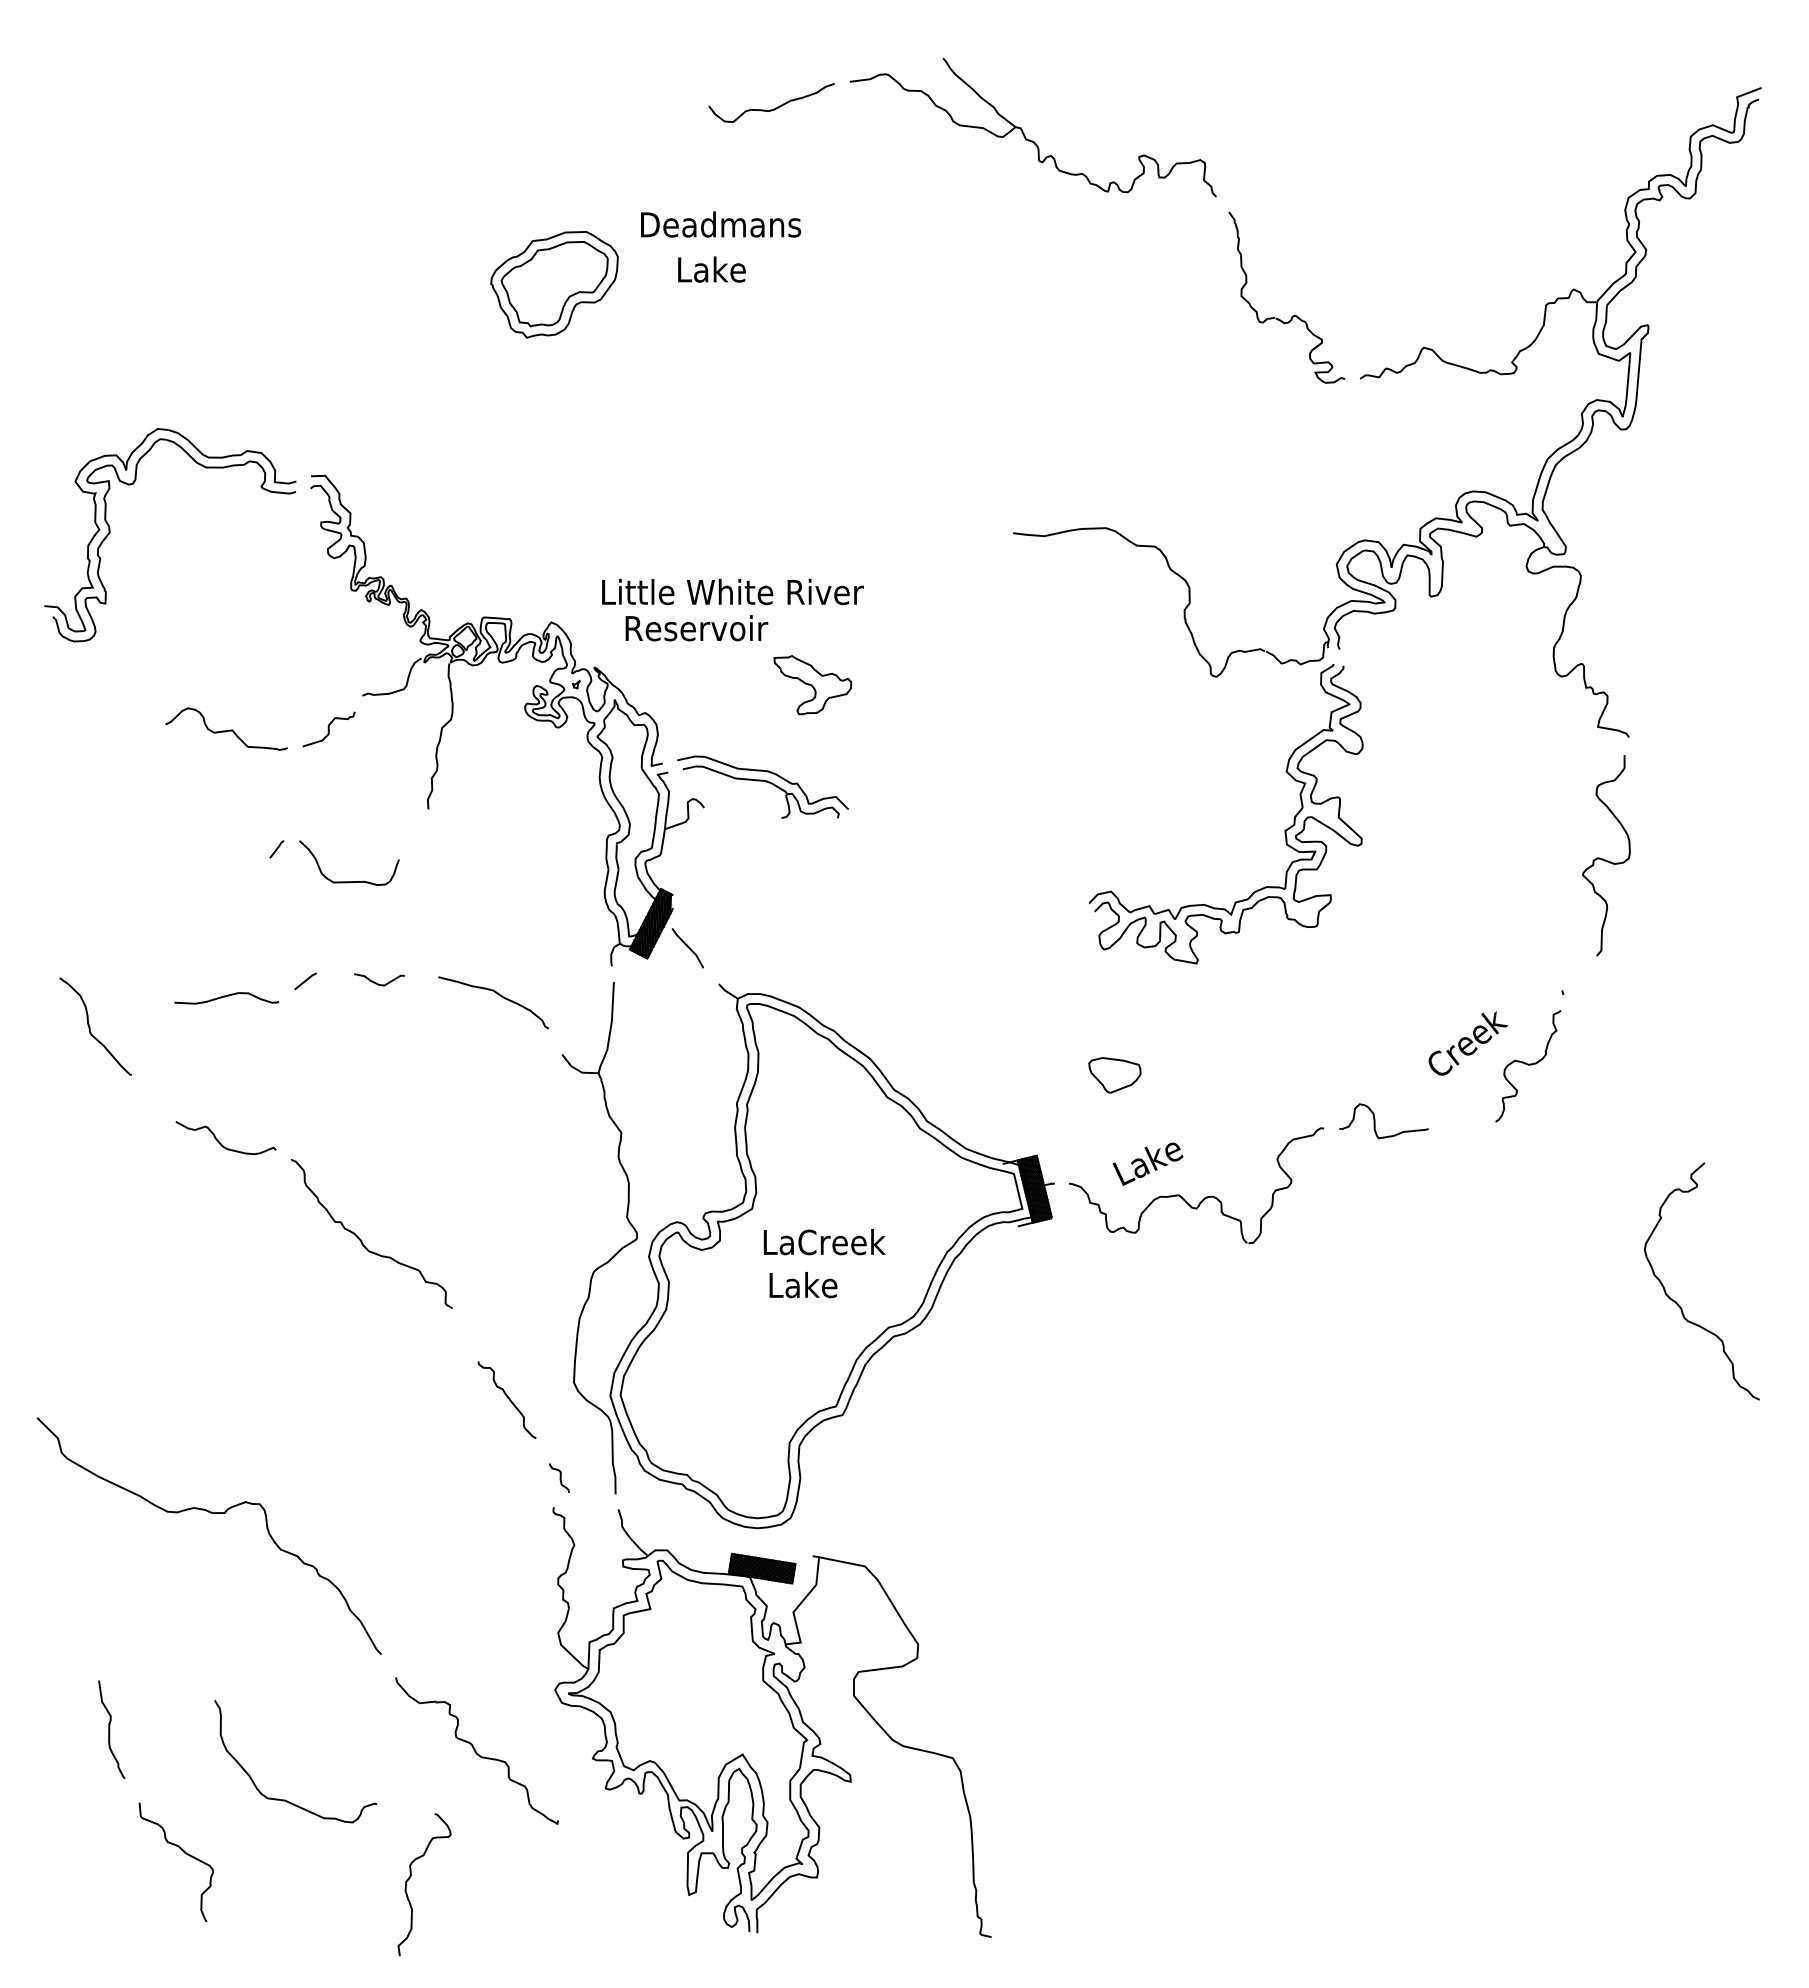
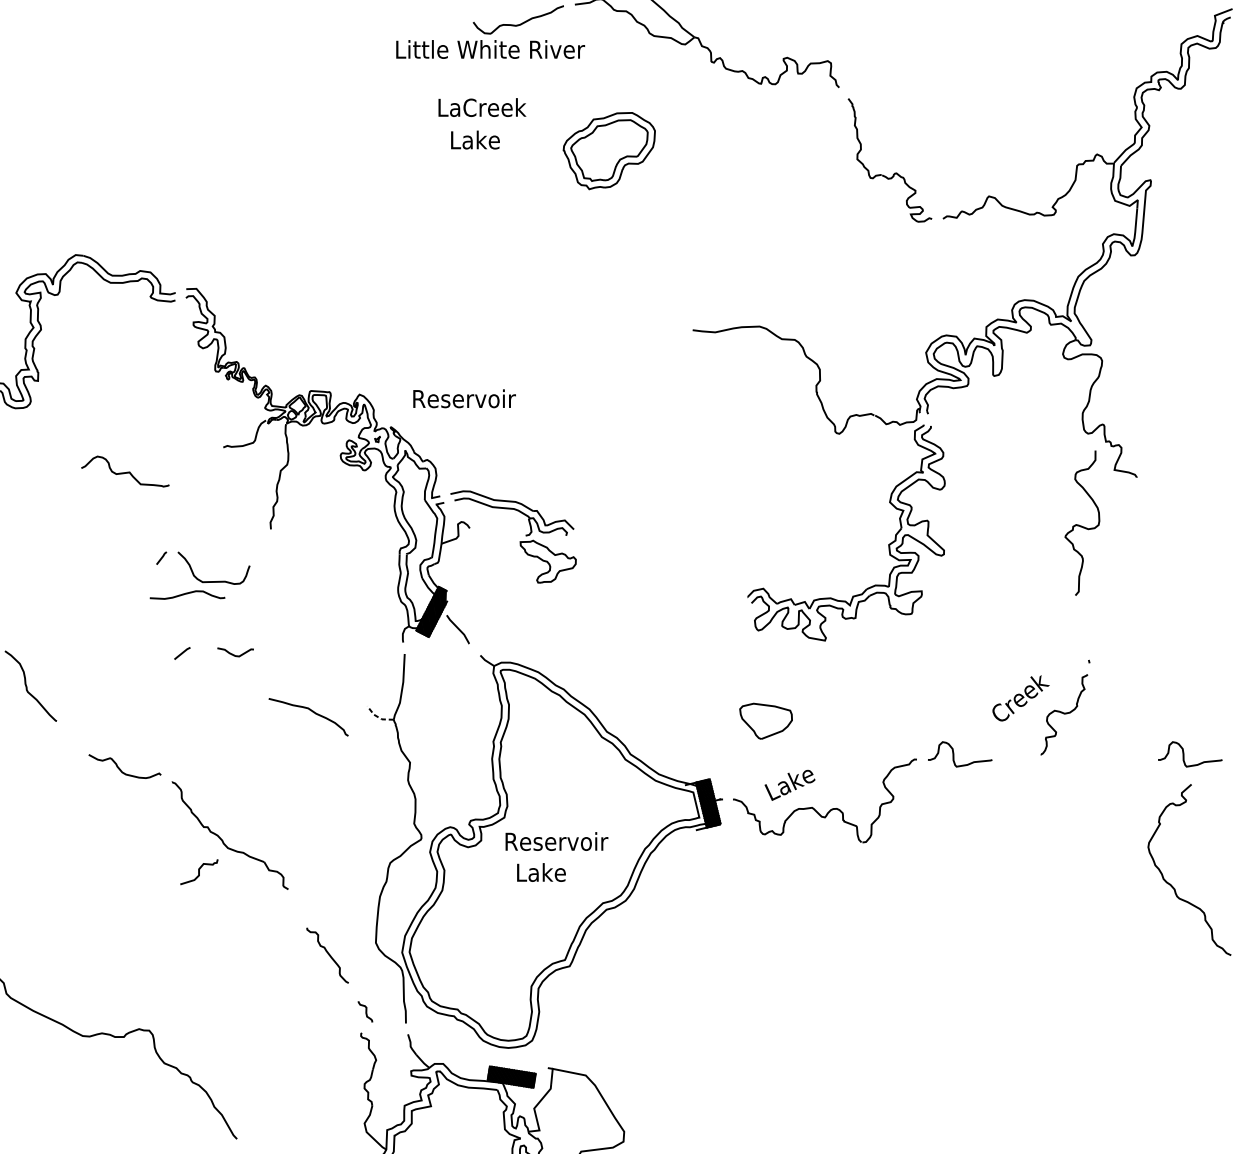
text: (721, 224) -> (482, 107), Deadmans -> LaCreek
part: (554, 284) -> (609, 150), moved
text: (732, 591) -> (490, 49), moved
part: (812, 685) -> (547, 561), moved
curve: (328, 729) -> (198, 872), moved
curve: (1605, 859) -> (1081, 525), moved
curve: (498, 995) -> (312, 712), moved
curve: (225, 997) -> (186, 594), moved
line: (577, 1069) -> (378, 717), solid -> dashed
part: (1114, 1075) -> (765, 721), size x1.4
curve: (1694, 1121) -> (1184, 754), added
text: (824, 1242) -> (556, 841), LaCreek -> Reservoir

